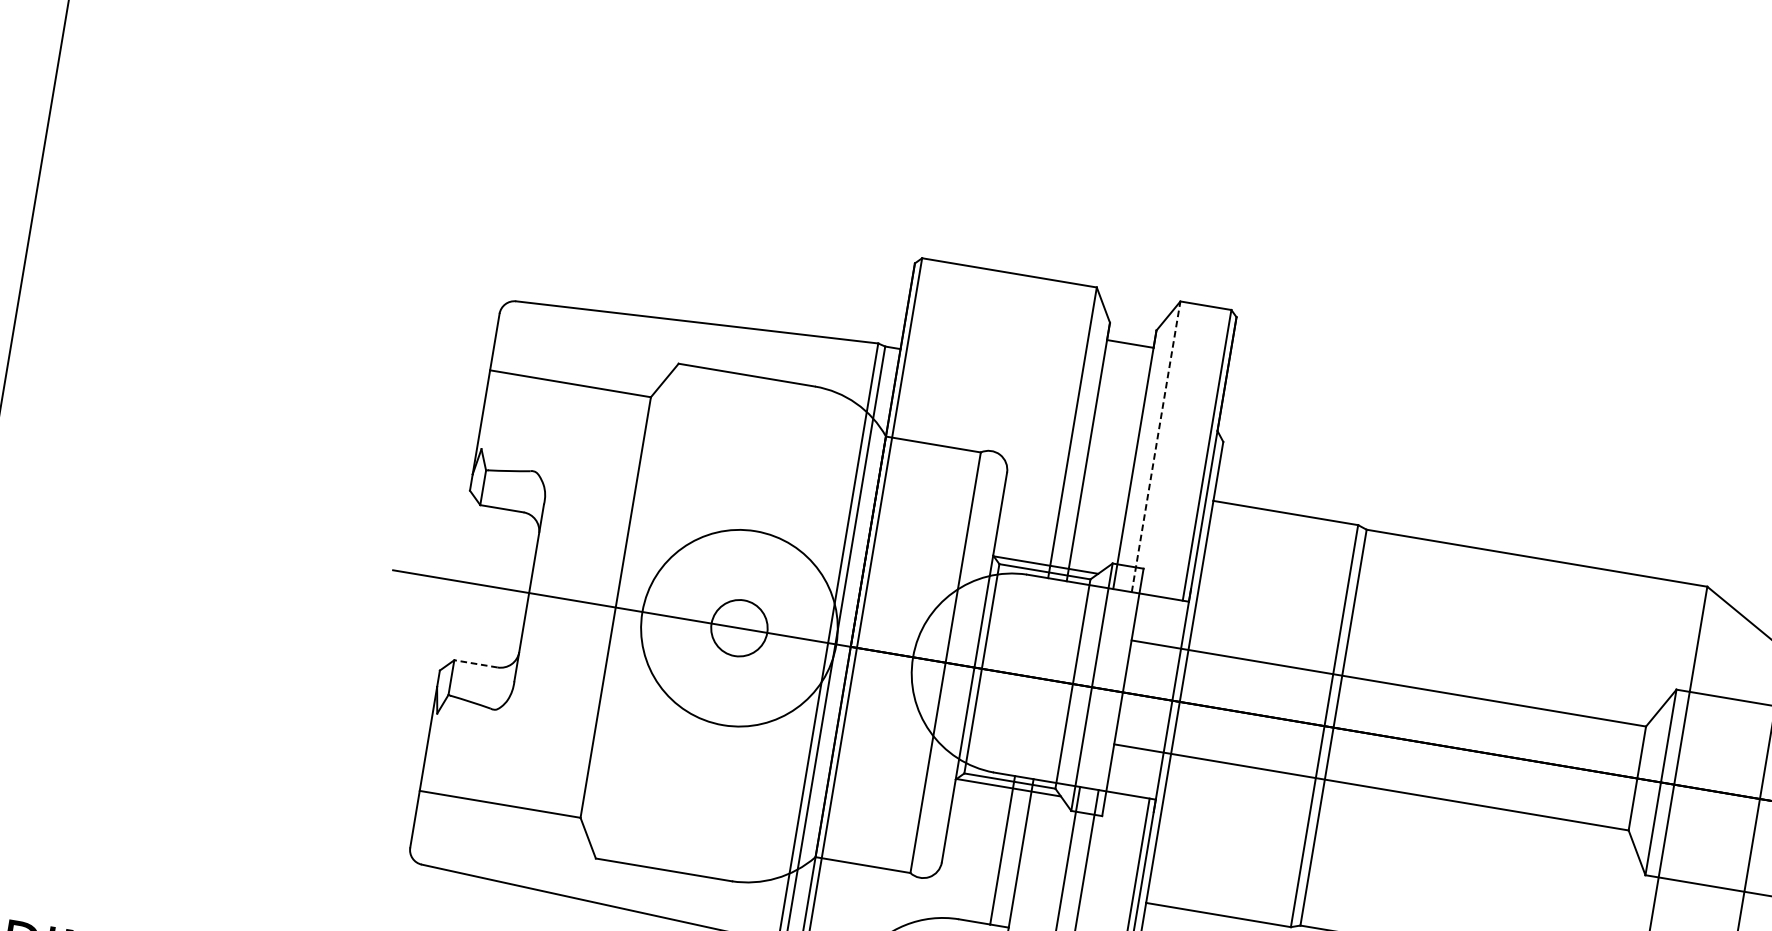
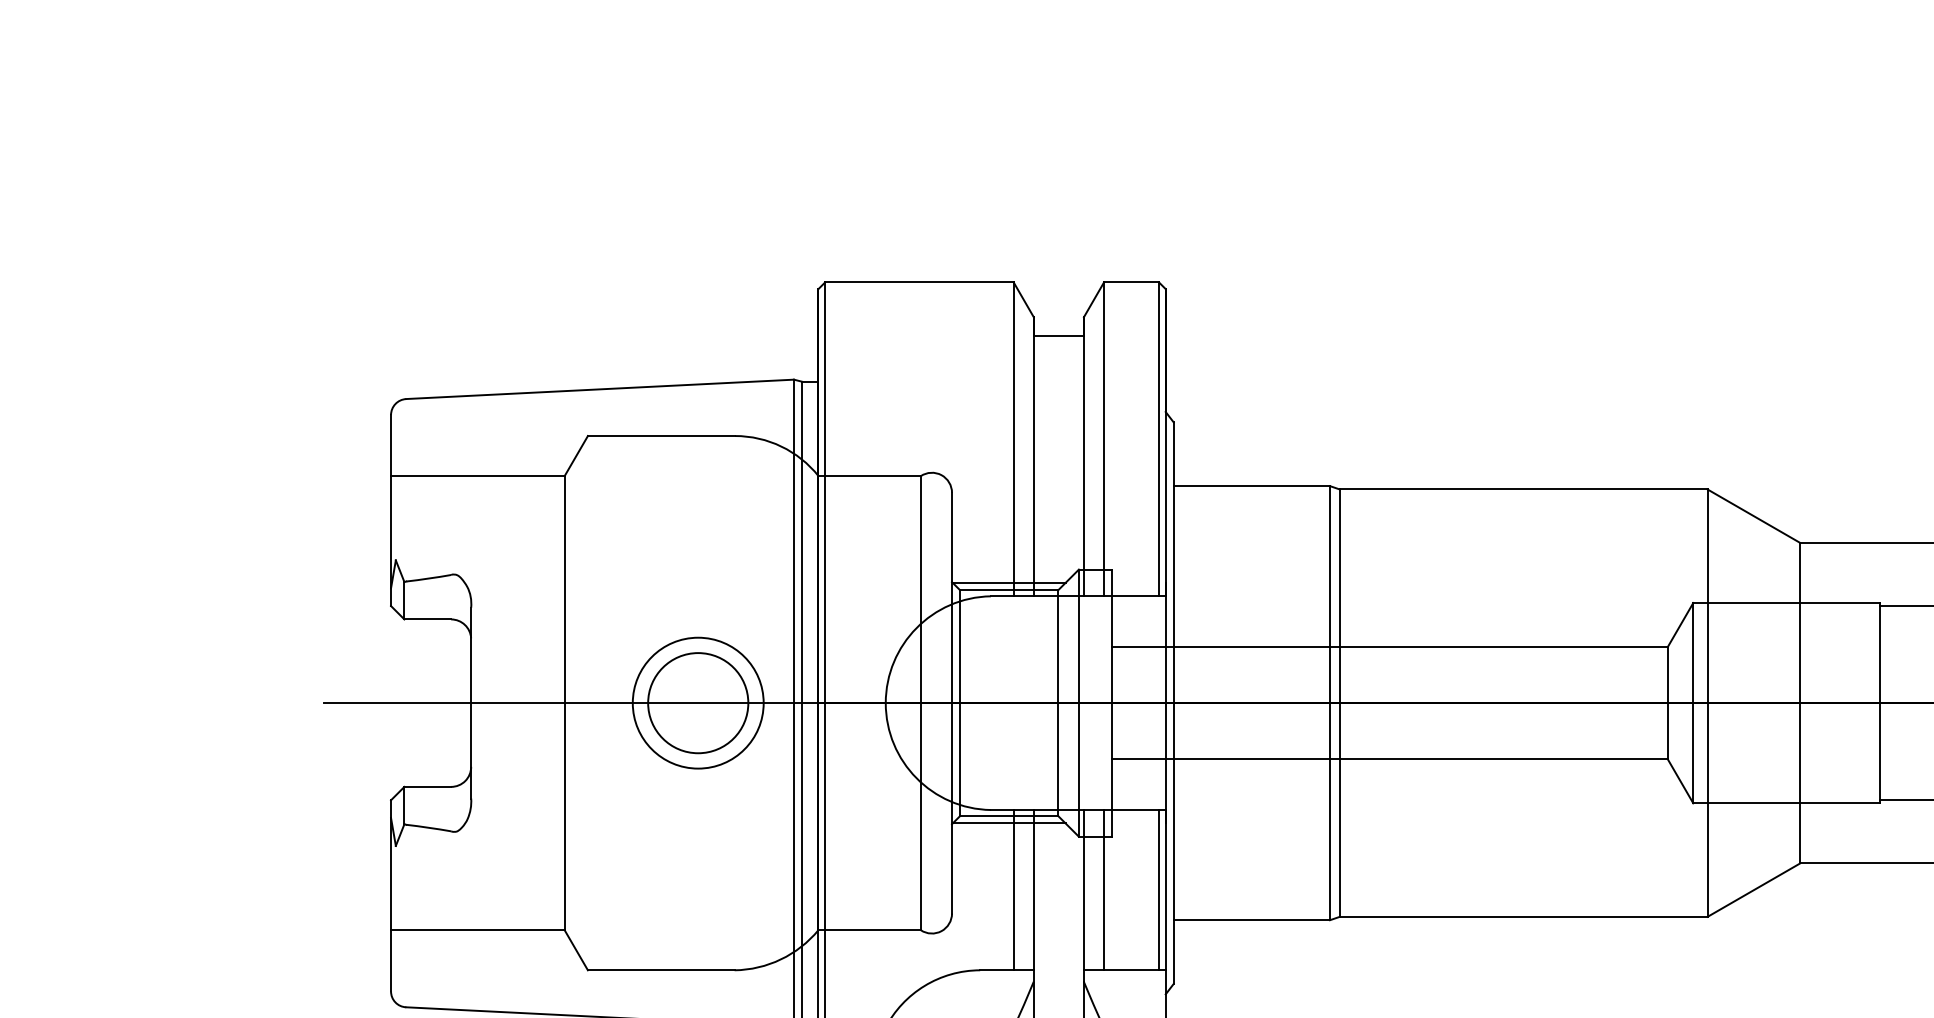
line: (1156, 447) -> (1104, 439), dashed -> solid
circle: (738, 627) -> (697, 702), size x0.62
circle: (739, 628) -> (698, 703), size x1.67
line: (475, 663) -> (427, 786), dashed -> solid

